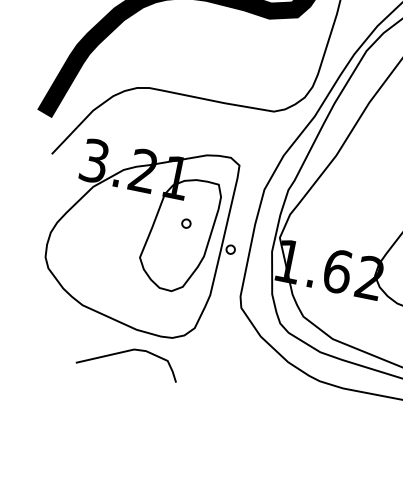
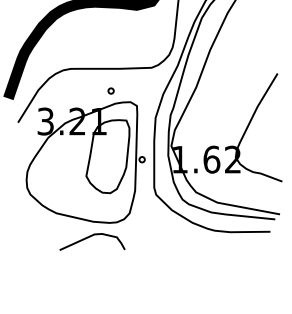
part: (185, 222) -> (110, 90), moved

